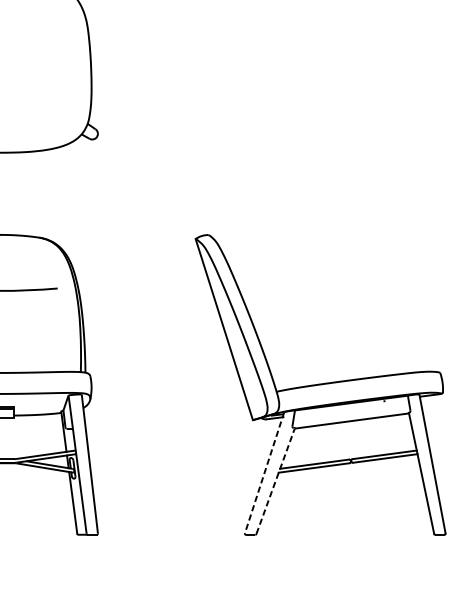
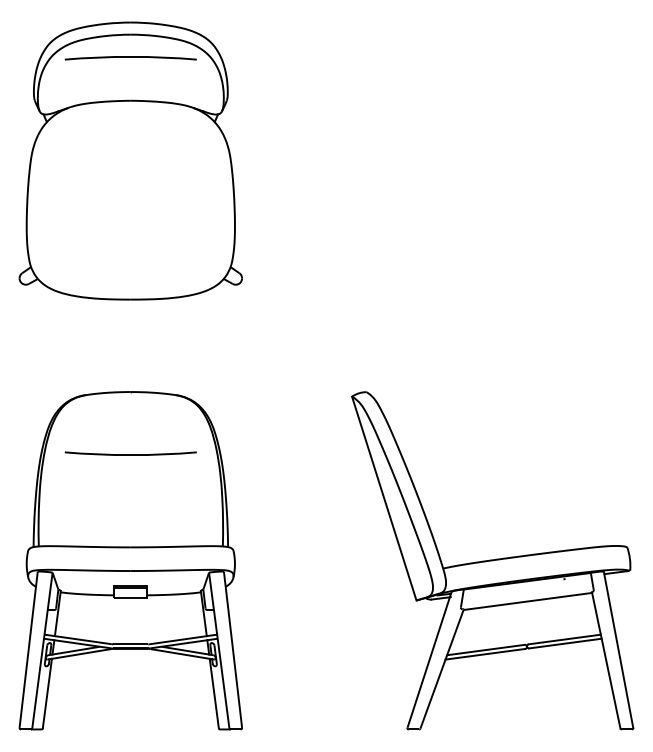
line: (264, 472) -> (429, 659), dashed -> solid
line: (276, 480) -> (442, 668), dashed -> solid

